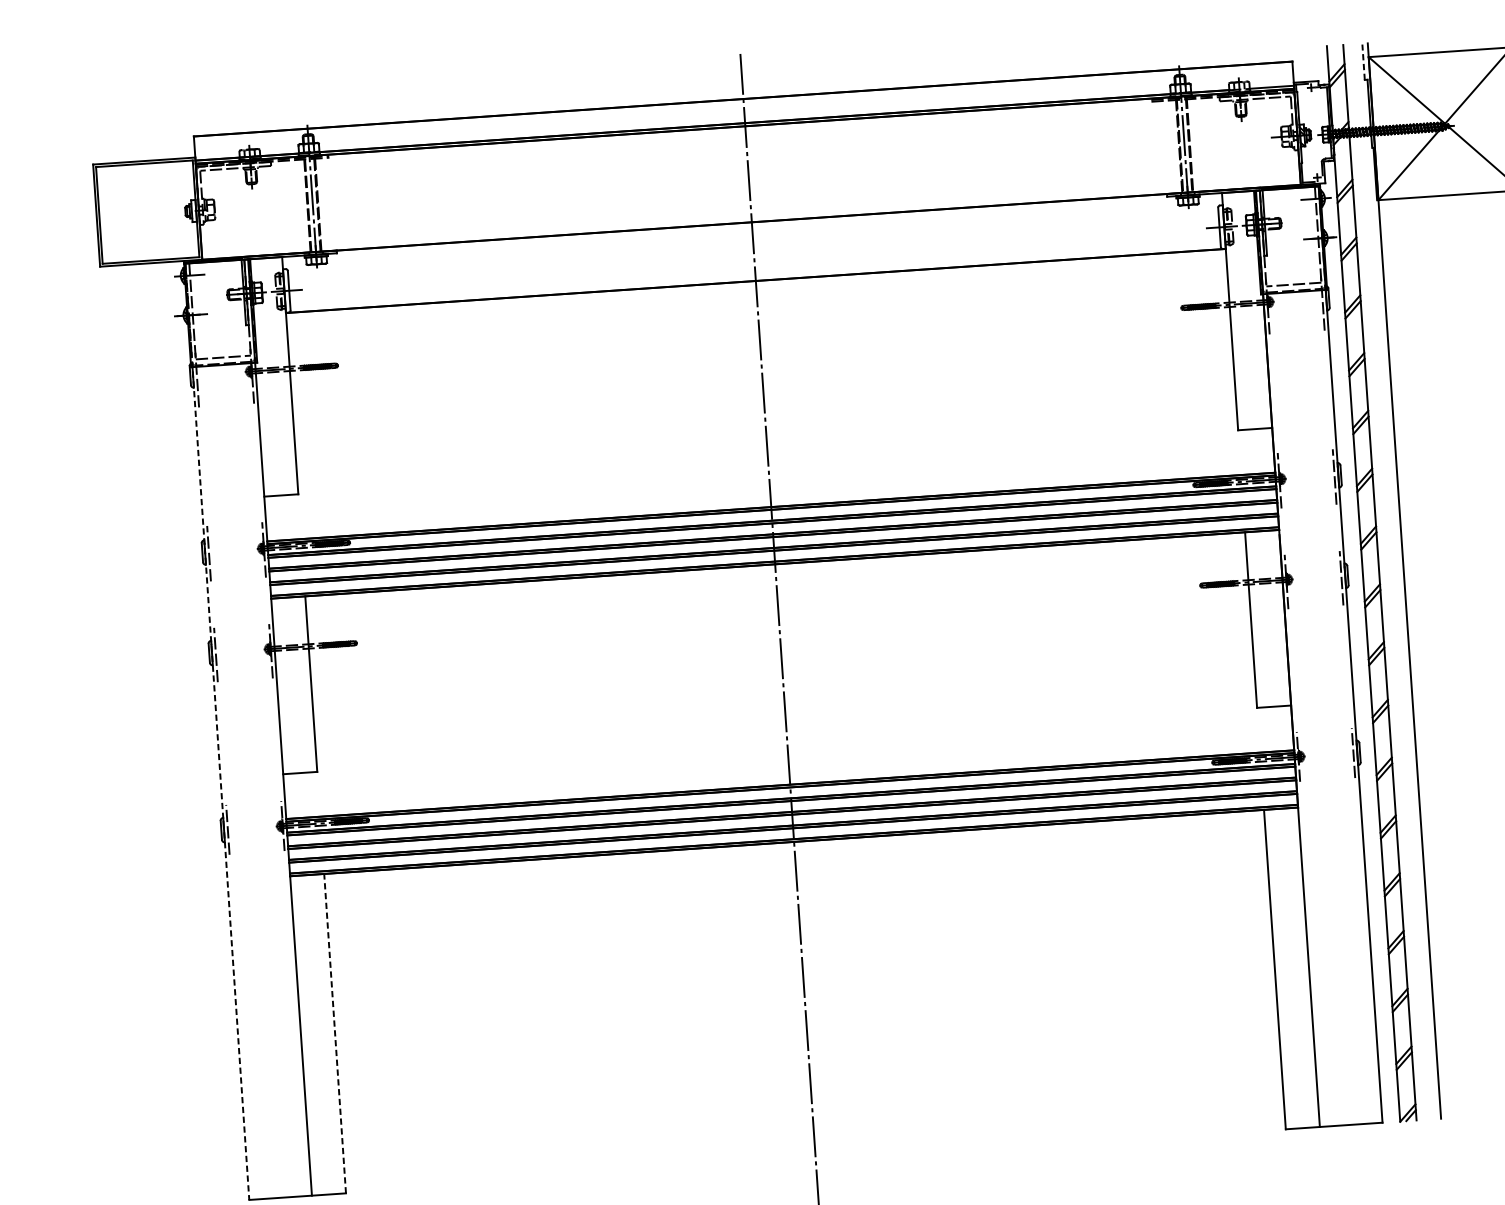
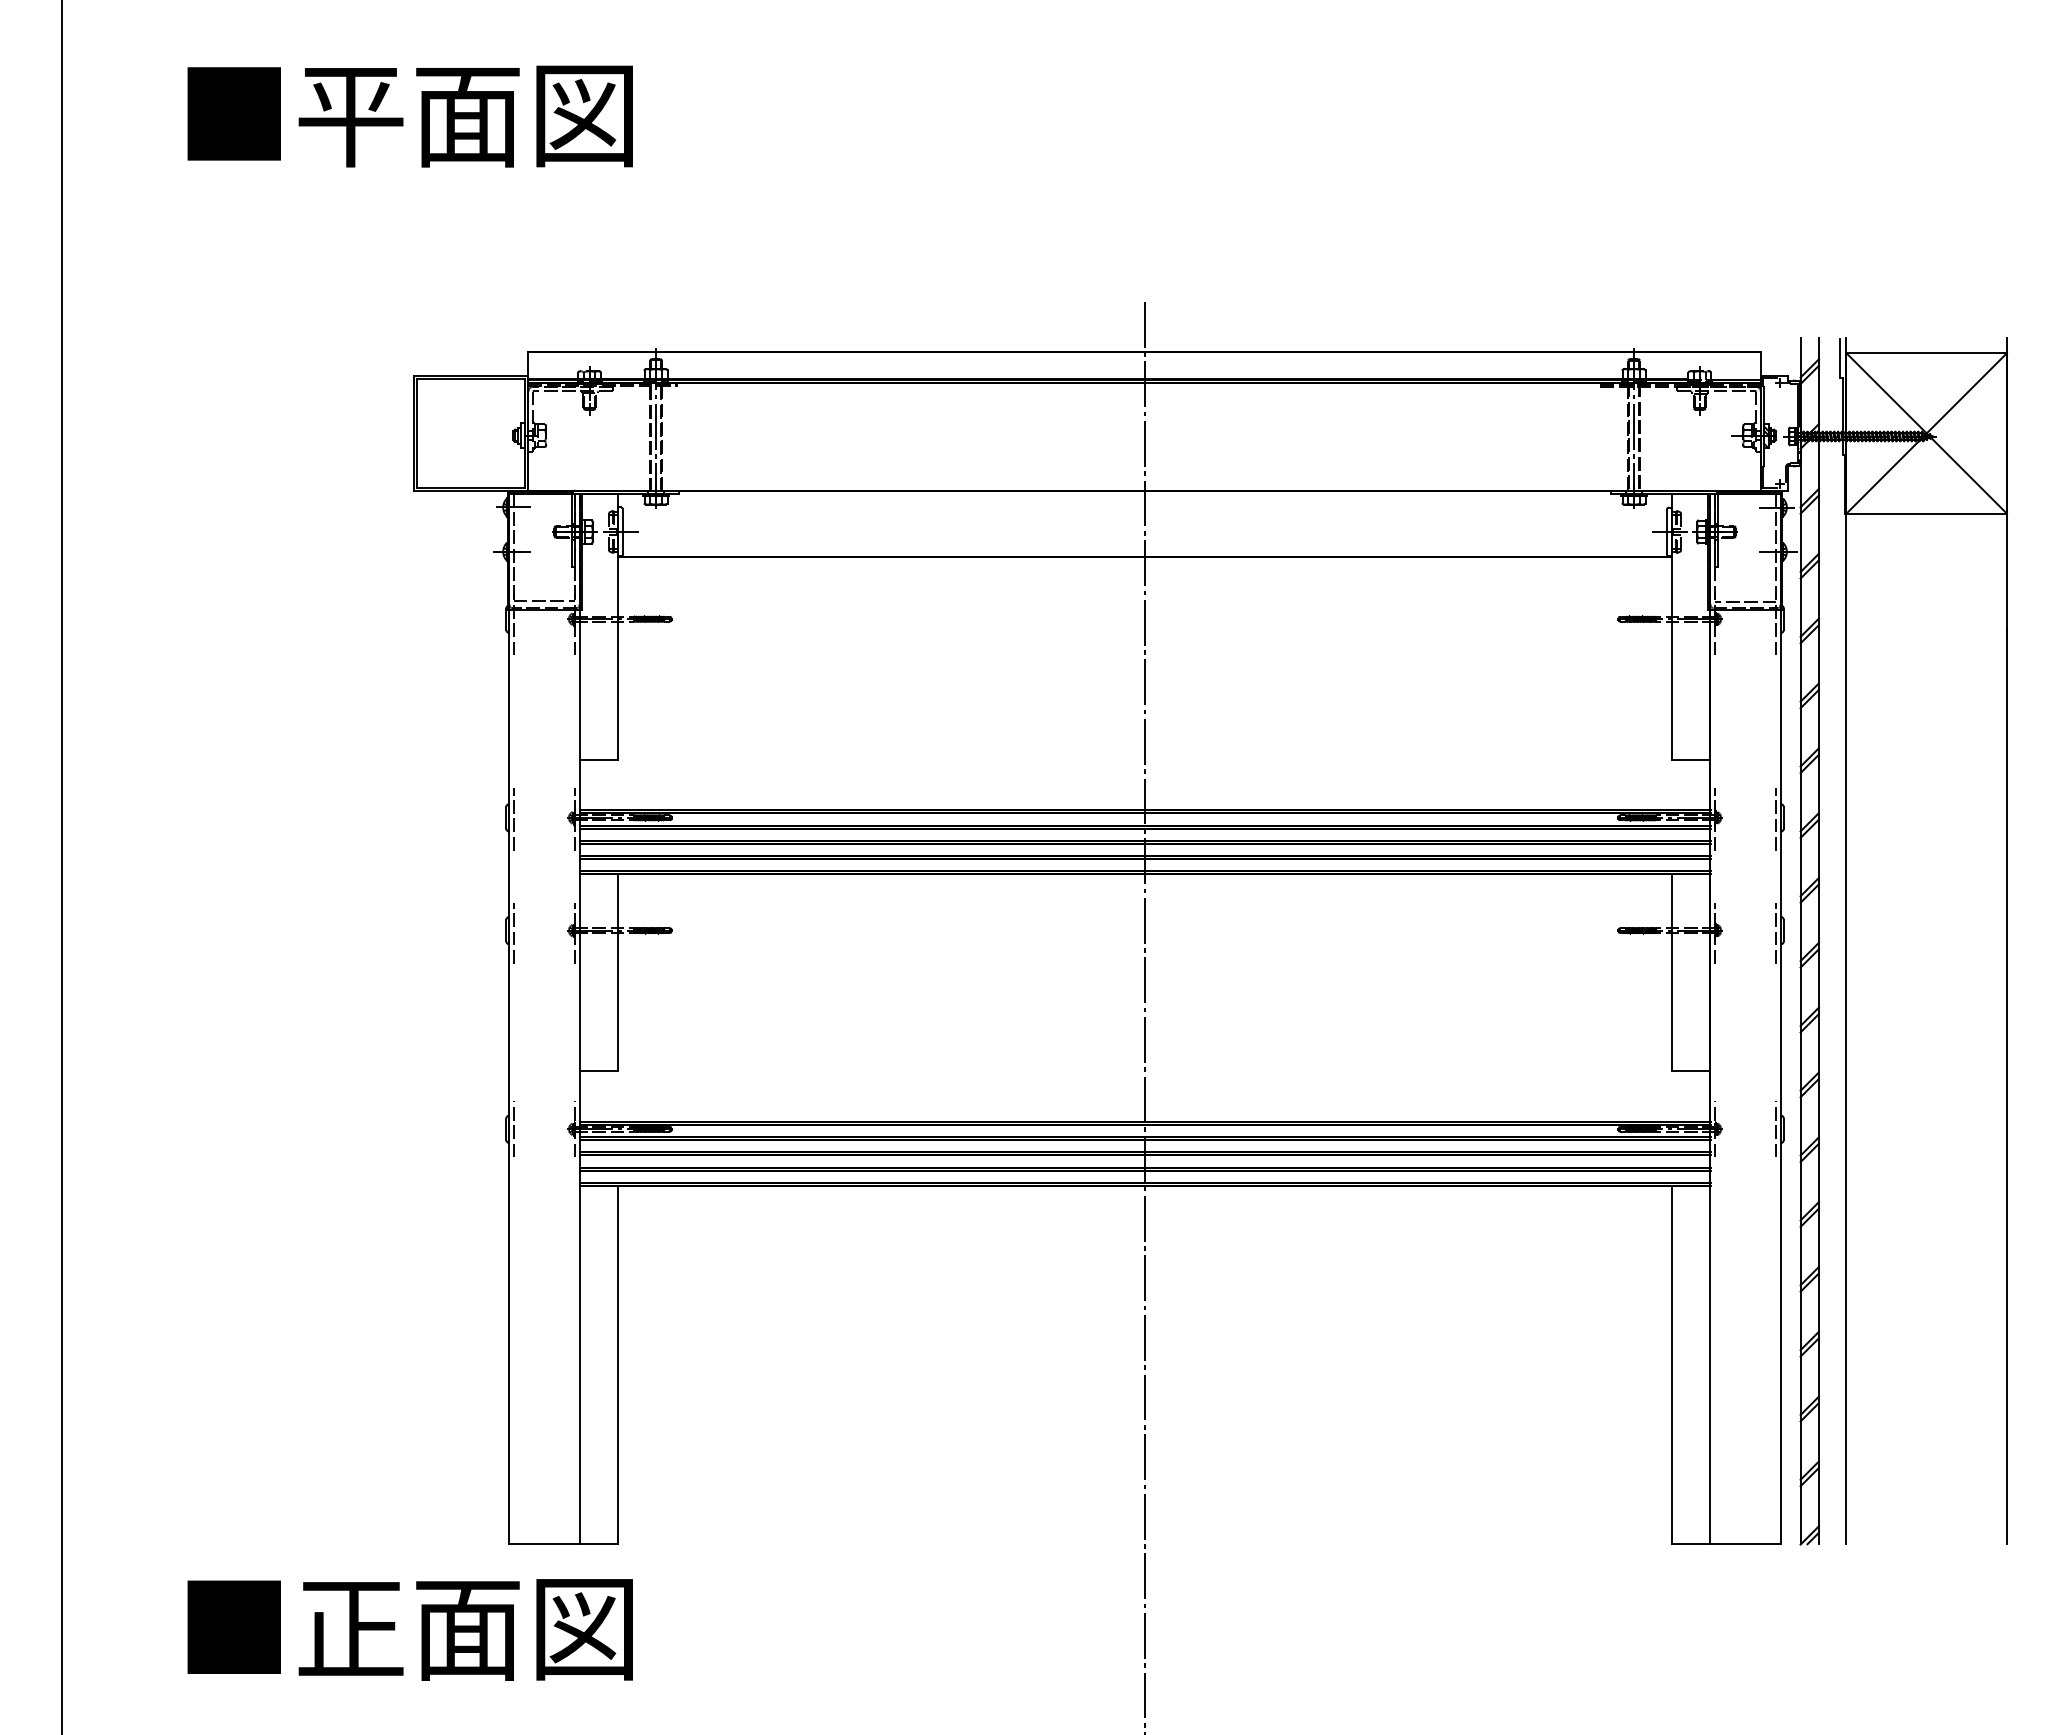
line: (1363, 62) -> (1840, 358), dashed -> solid
line: (217, 732) -> (509, 1019), dashed -> solid
line: (334, 1033) -> (617, 1364), dashed -> solid

